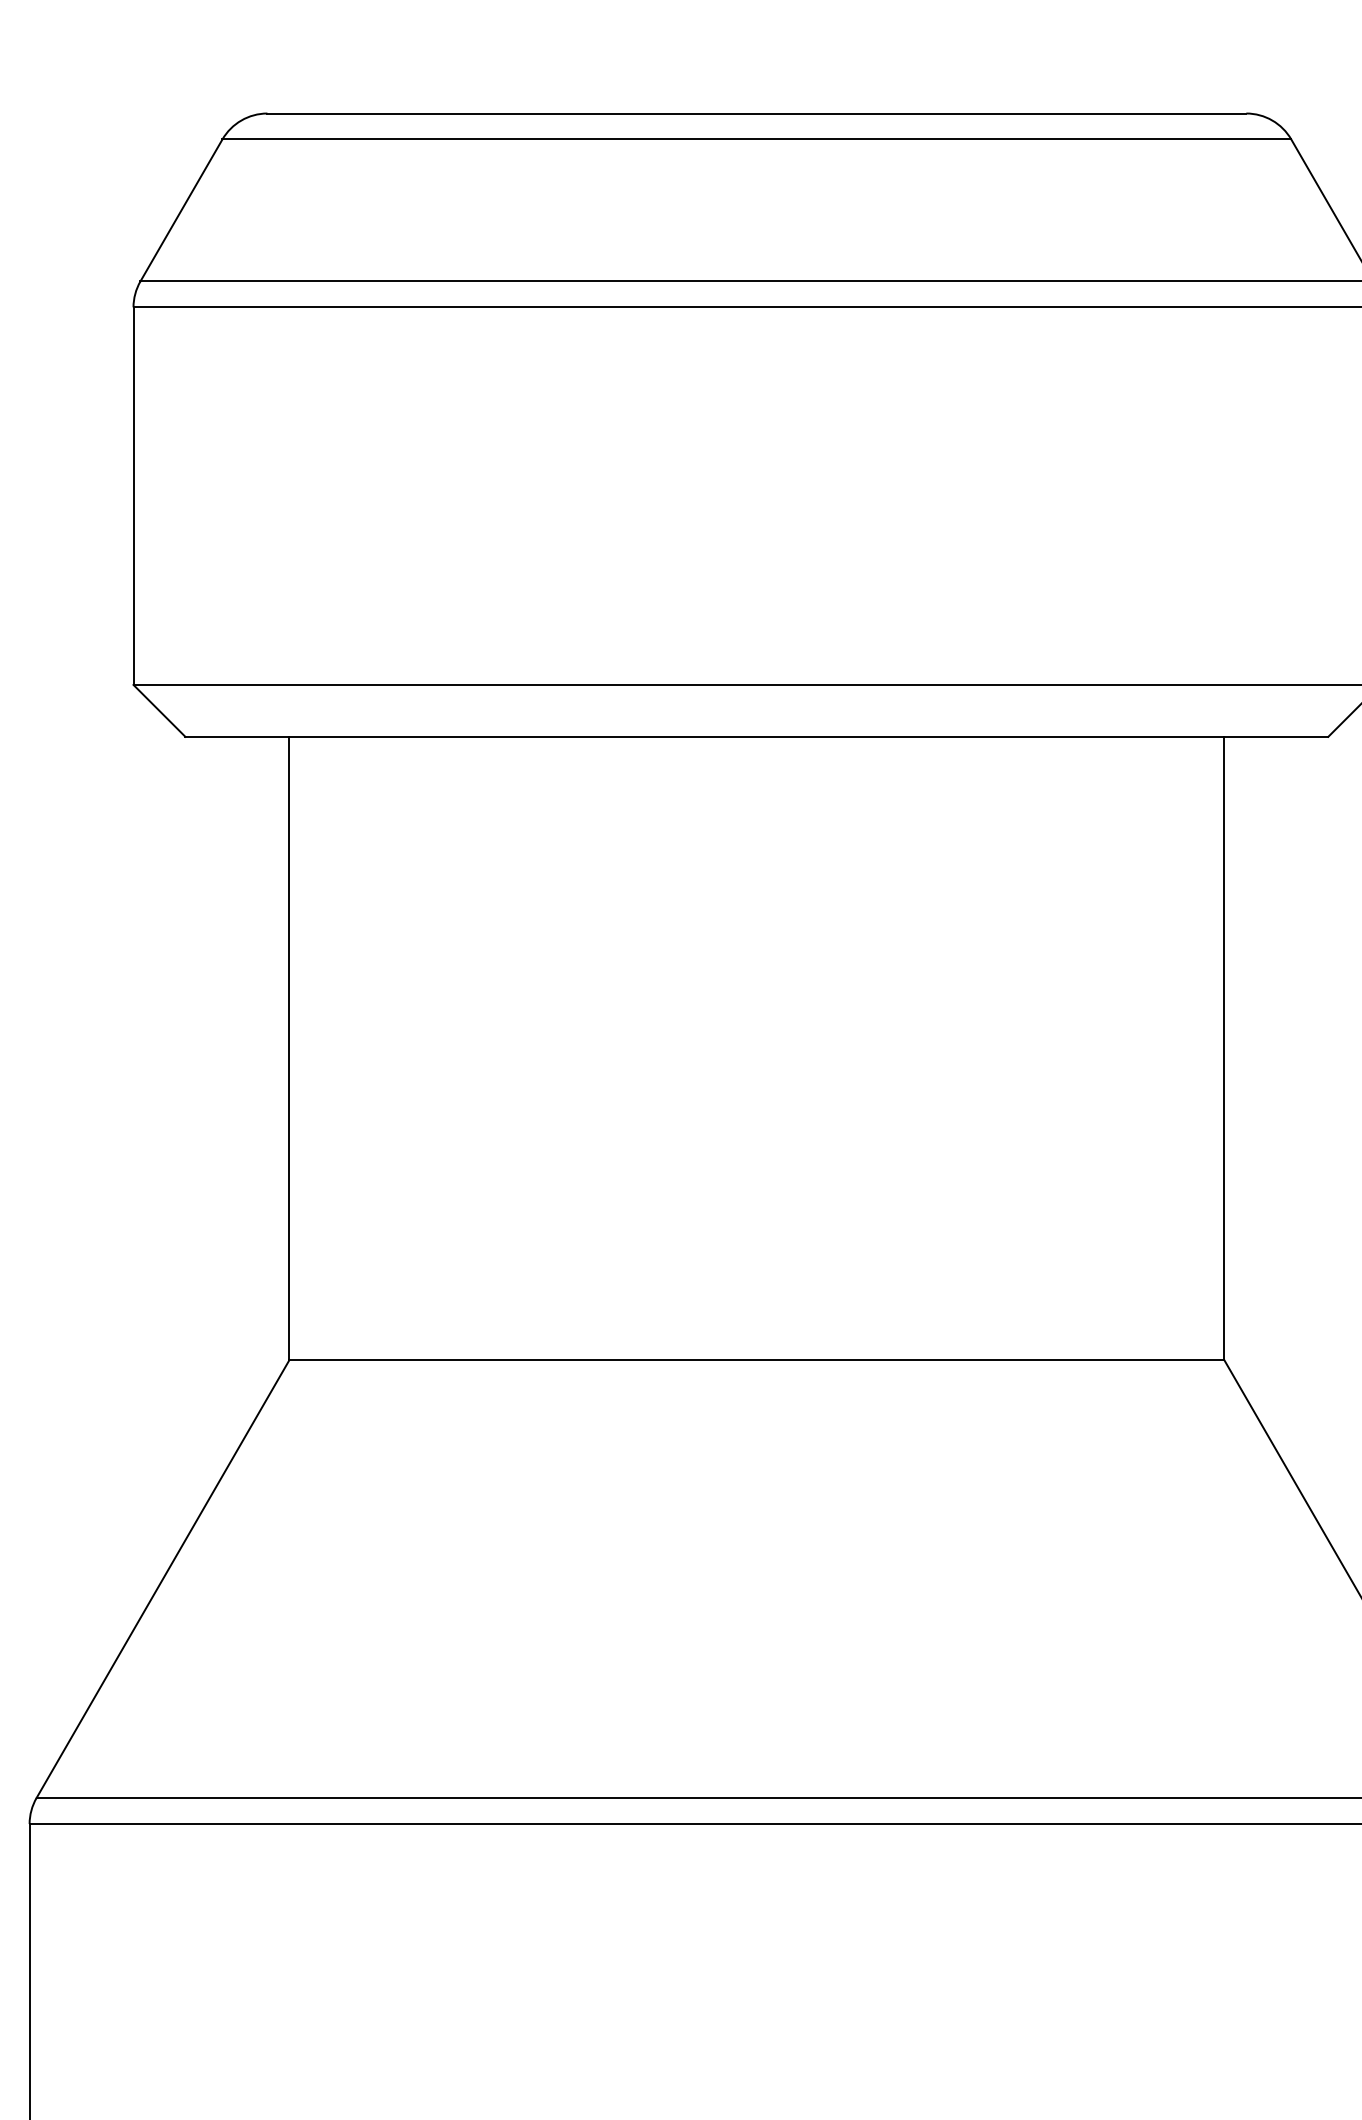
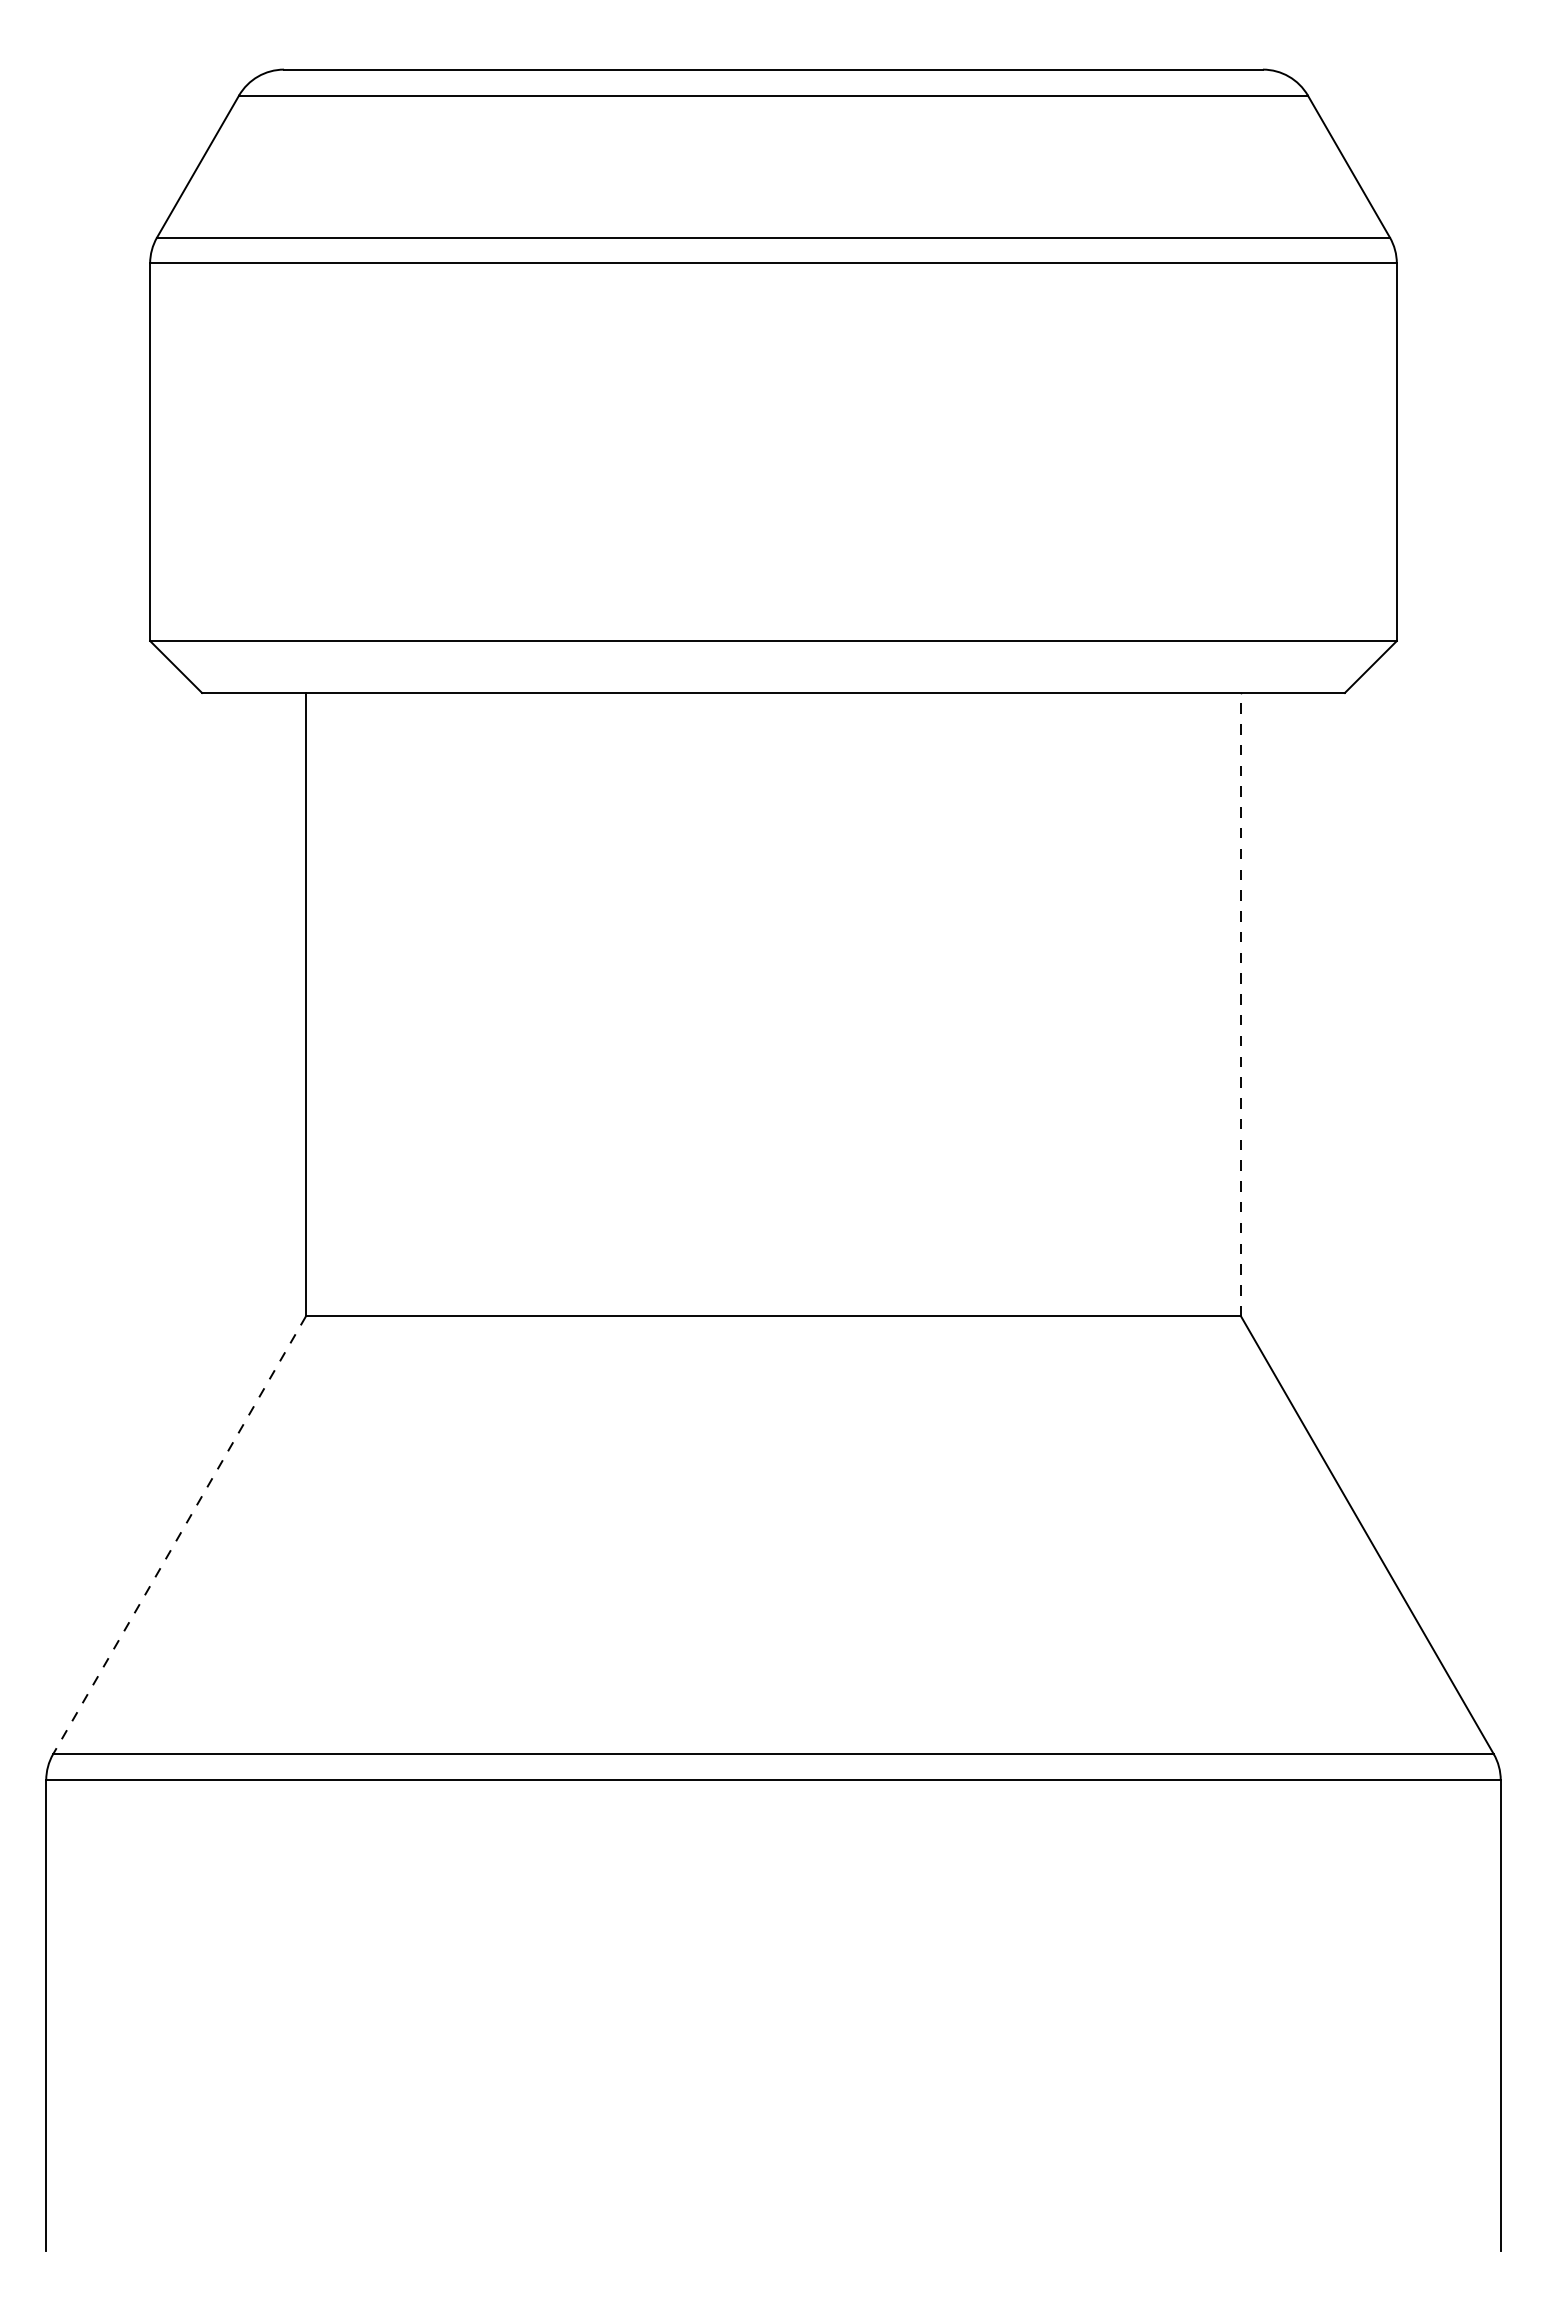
line: (1224, 1048) -> (1241, 1004), solid -> dashed
line: (162, 1579) -> (179, 1535), solid -> dashed

